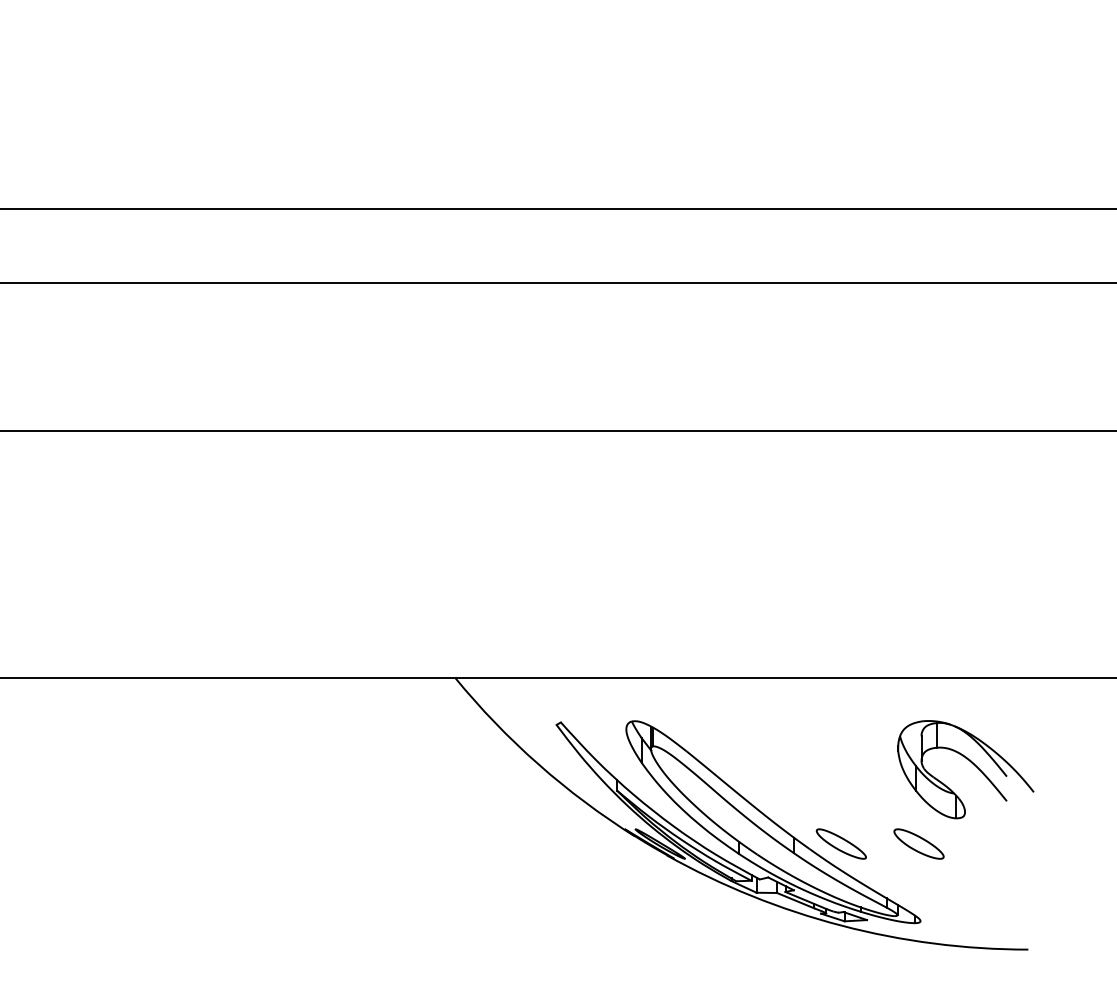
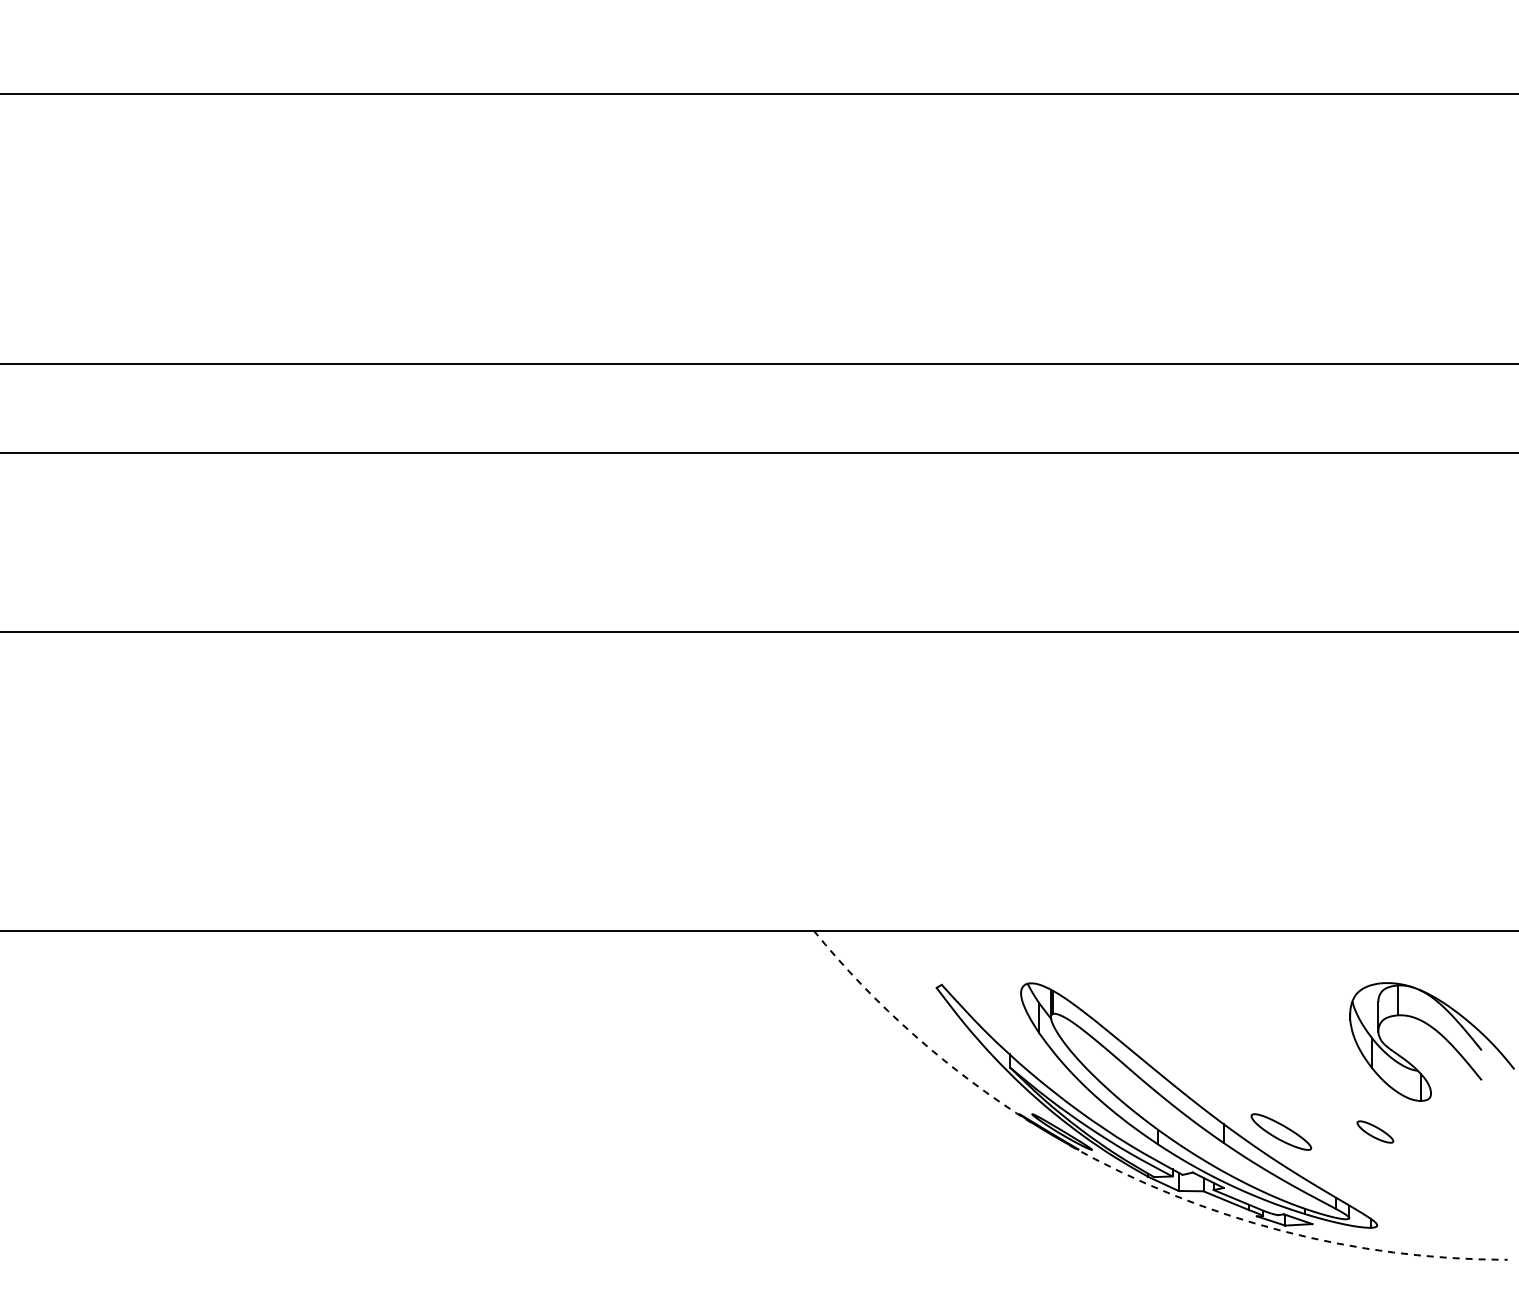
arc: (538, 764) -> (914, 1035), solid -> dashed
part: (919, 843) -> (1375, 1131), size x0.6
arc: (841, 925) -> (1281, 1230), solid -> dashed

